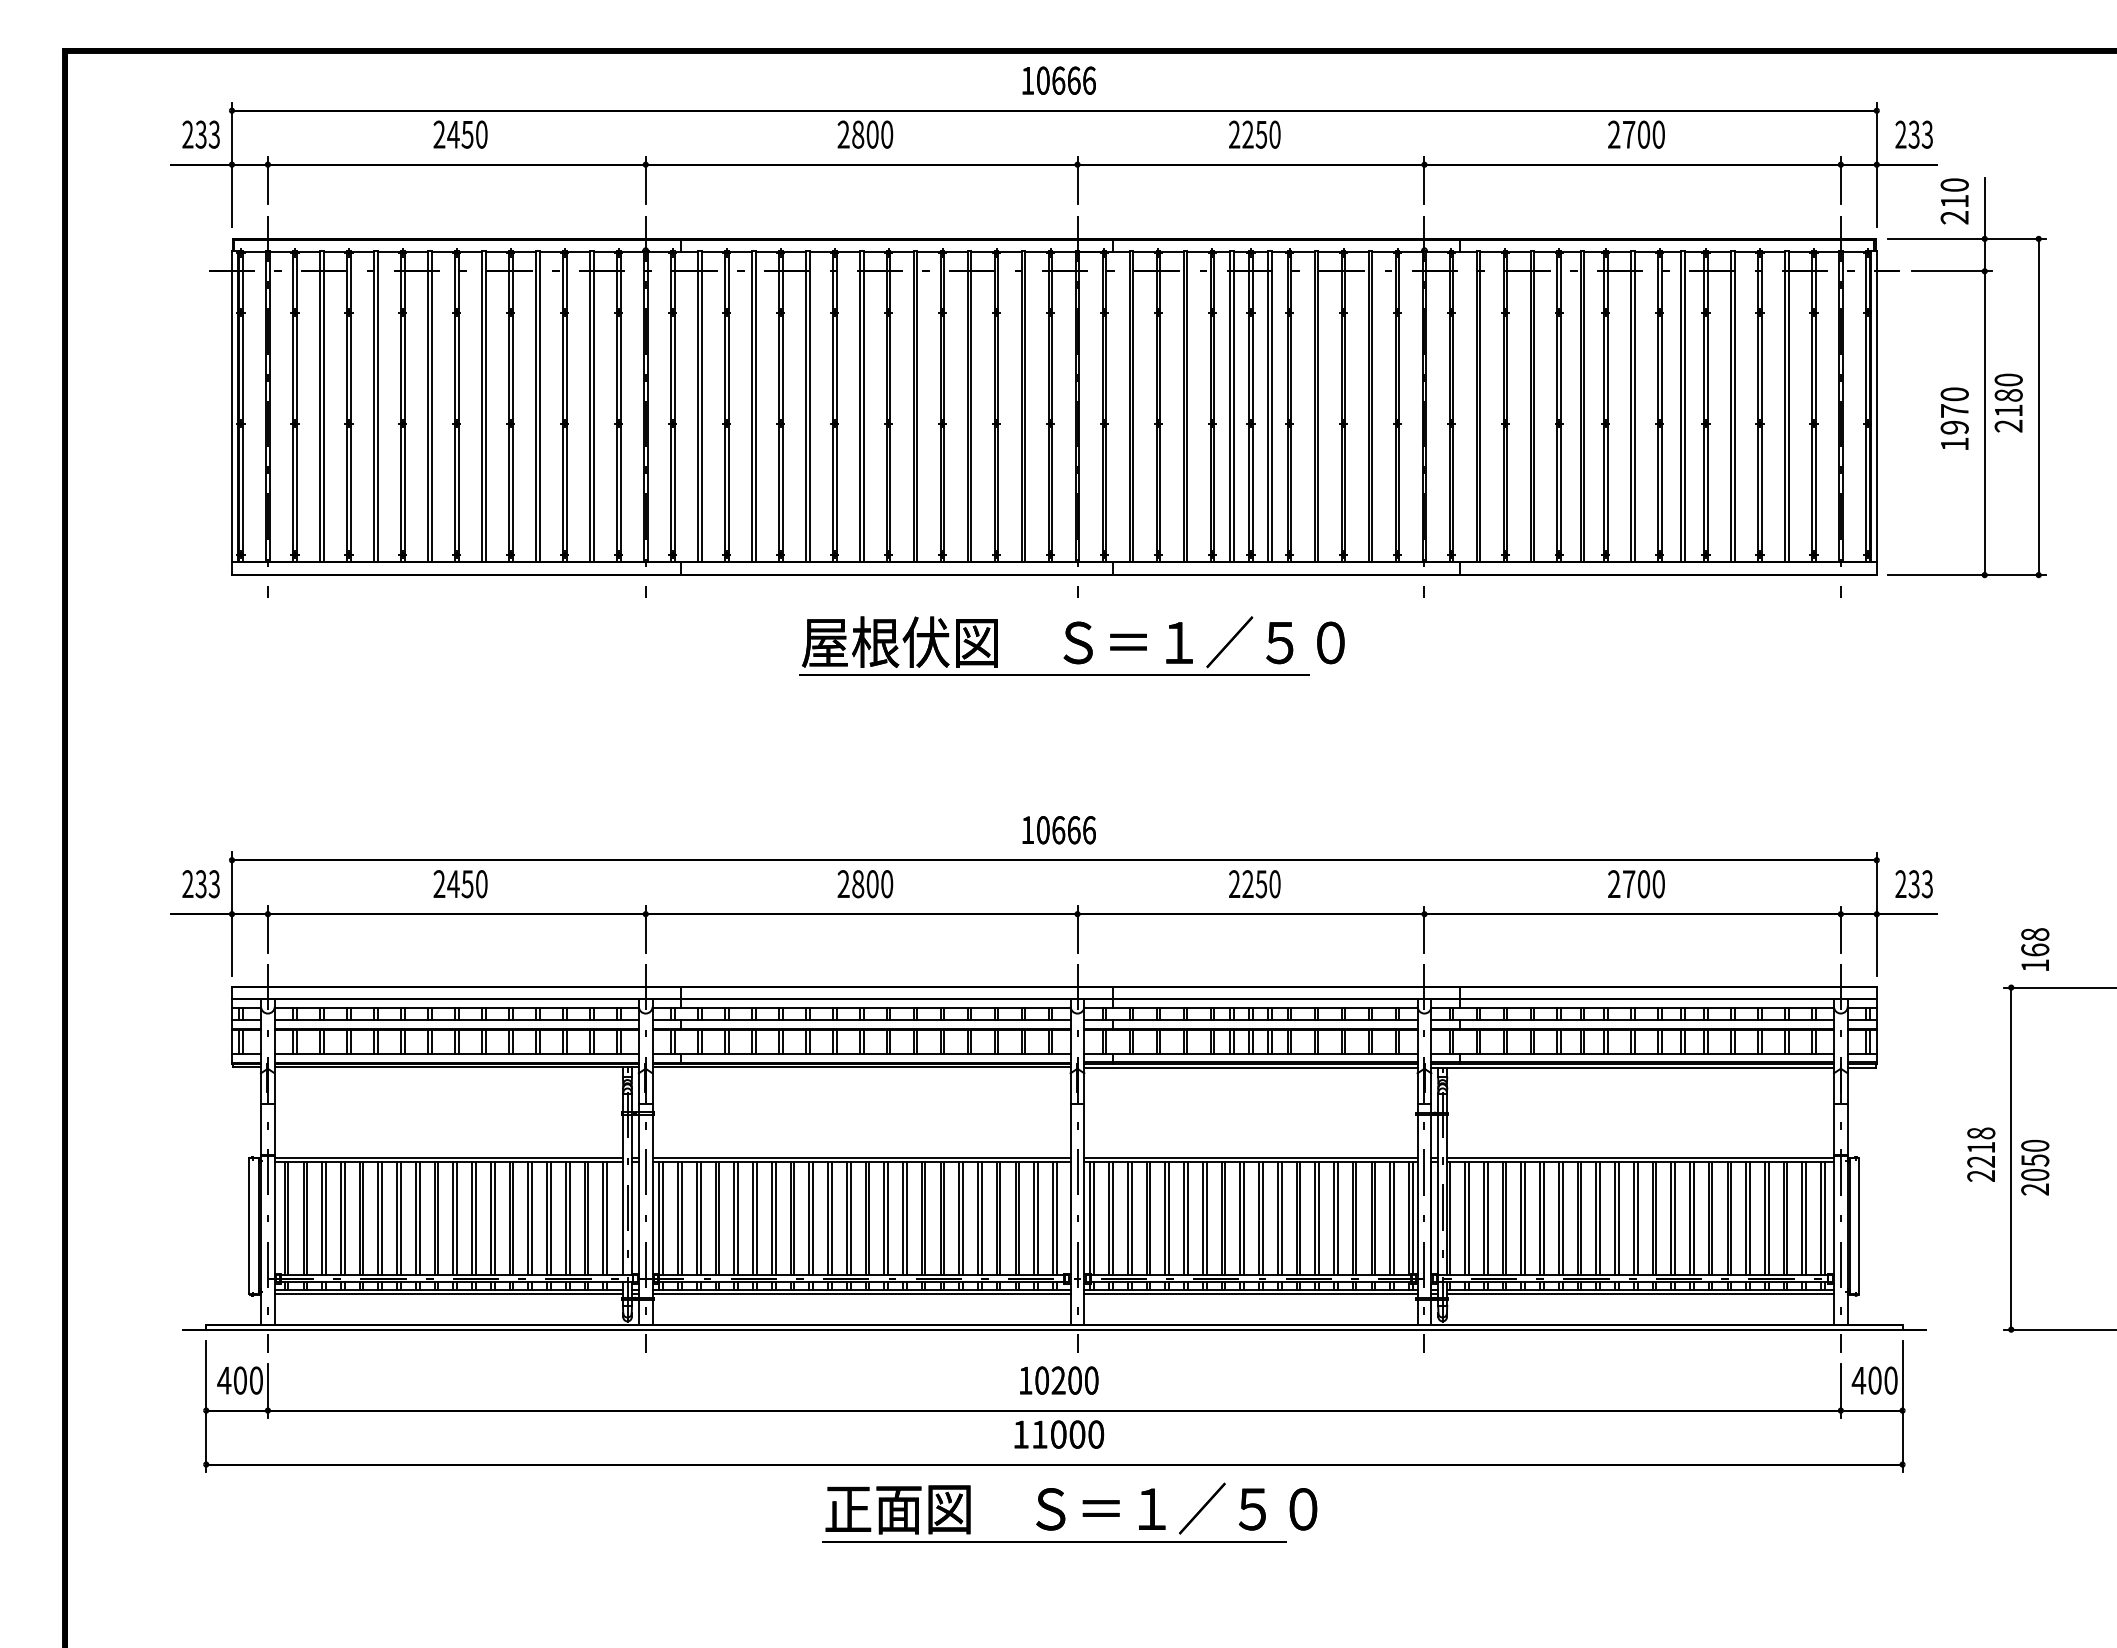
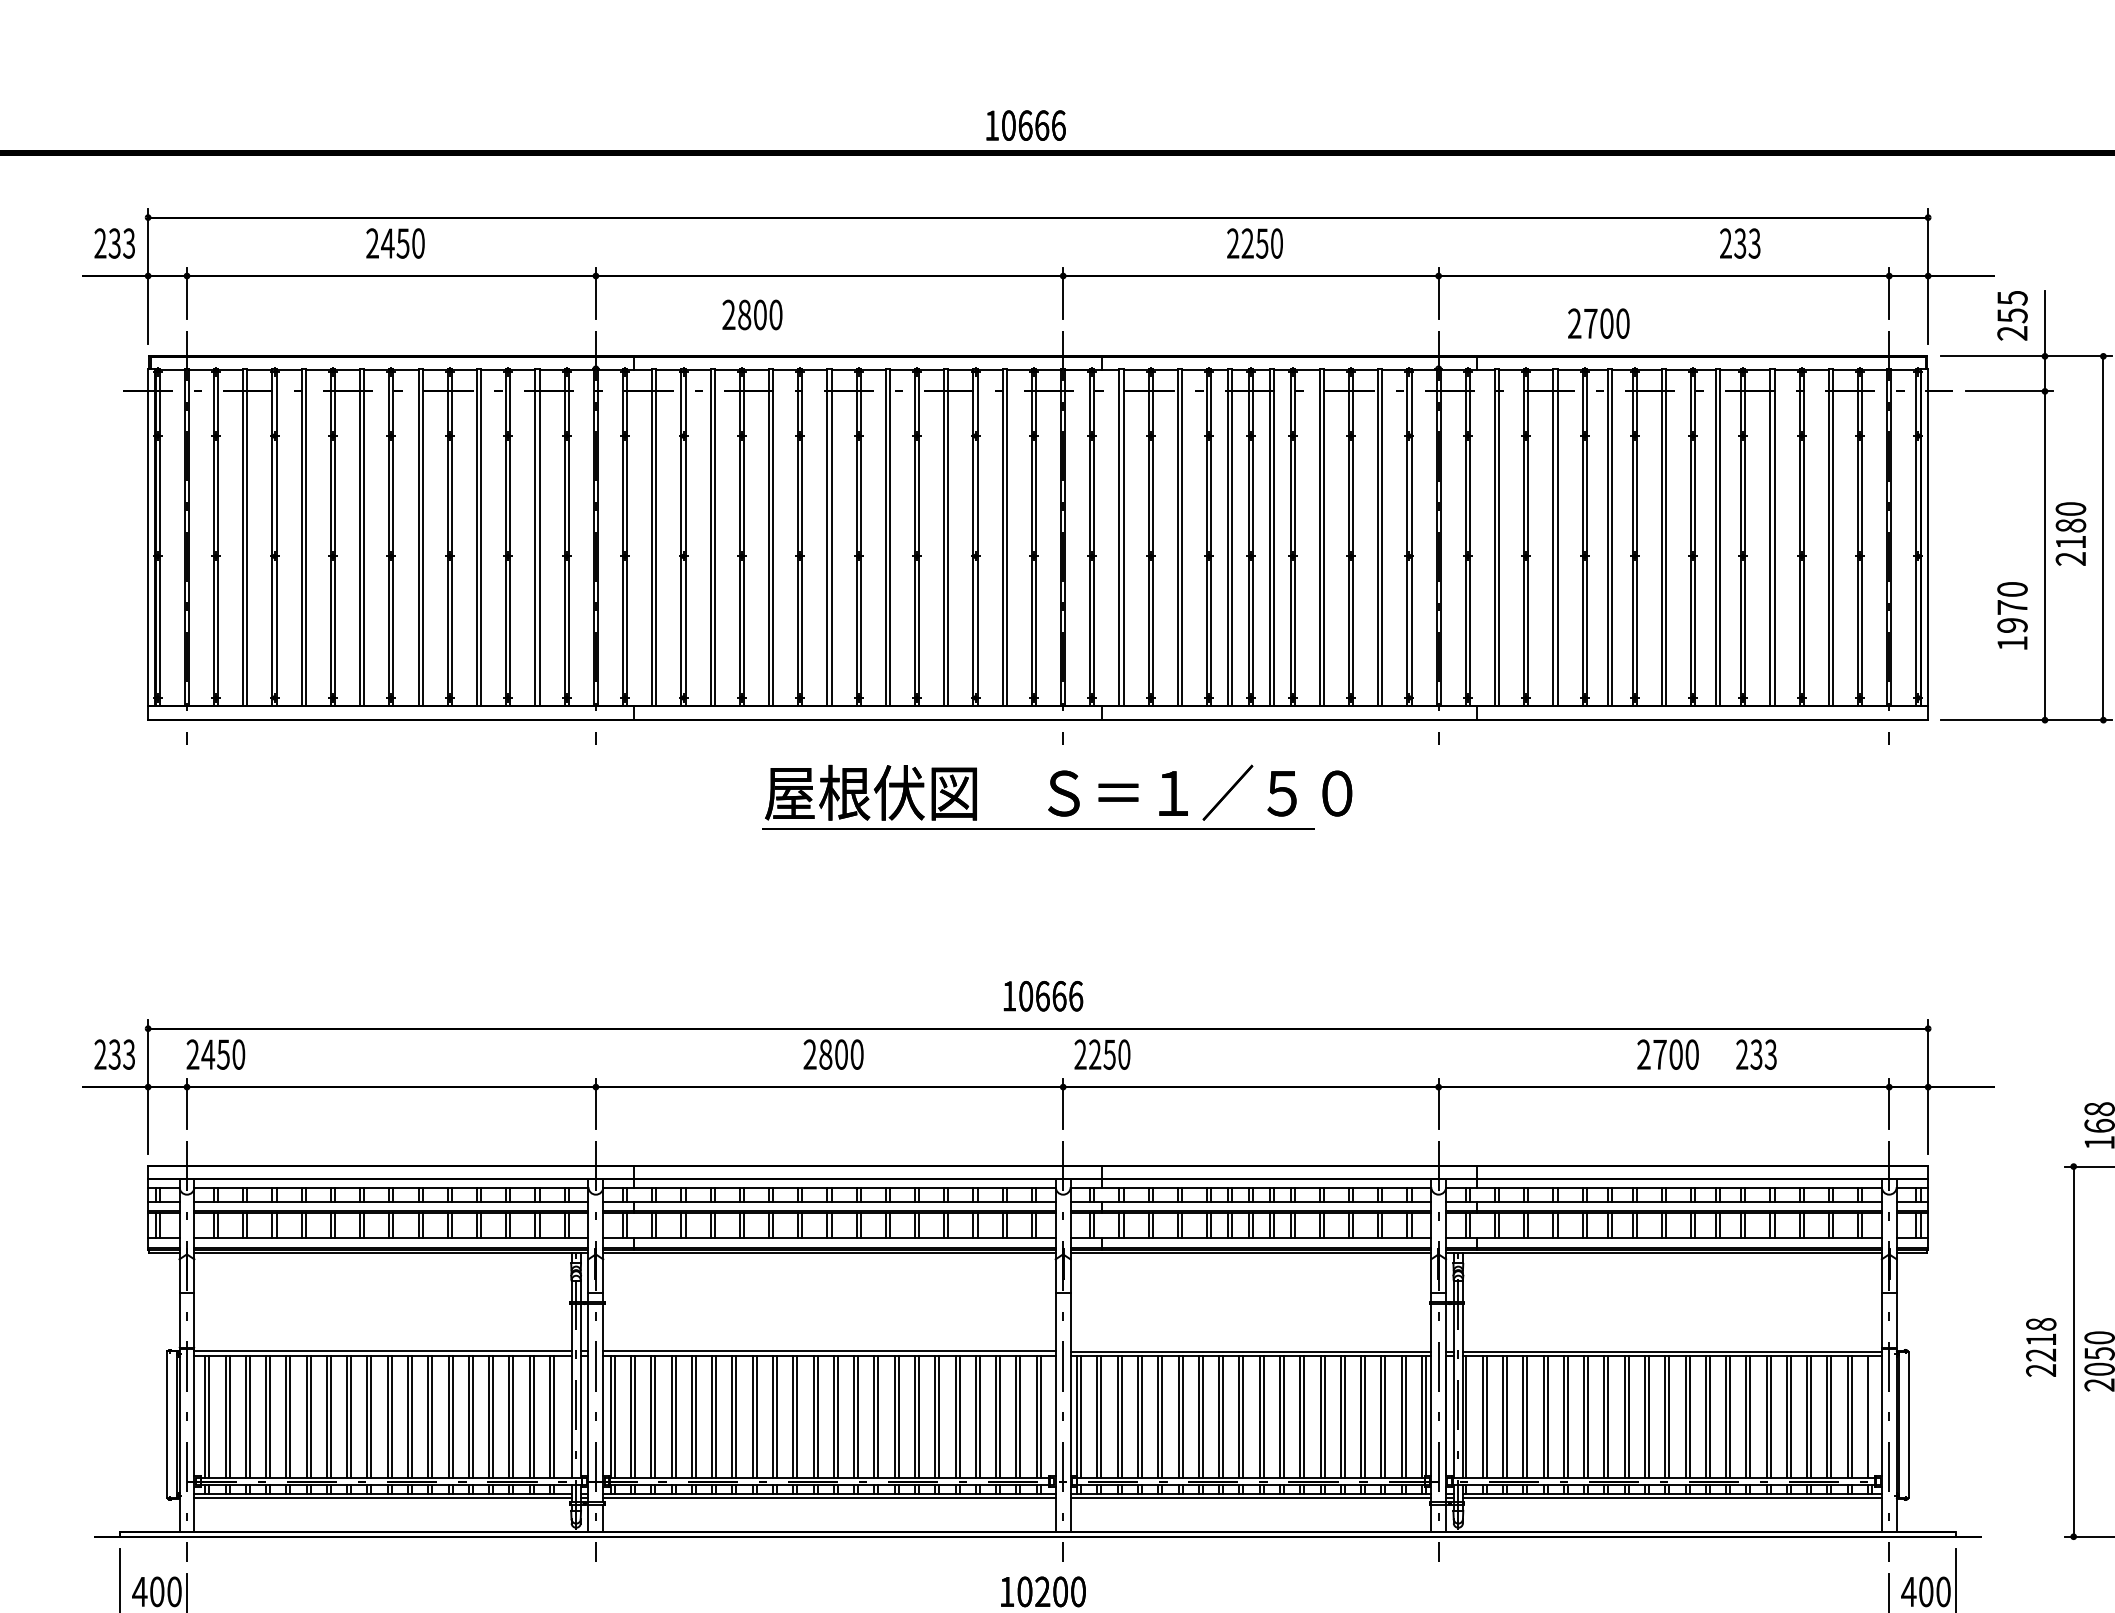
text: (1058, 80) -> (1025, 125), moved
text: (865, 134) -> (752, 314), moved
text: (1636, 134) -> (1598, 323), moved
text: (1913, 134) -> (1739, 243), moved
text: (1954, 193) -> (2012, 307), 210 -> 255
text: (1954, 418) -> (2012, 615), moved
text: (460, 884) -> (215, 1054), moved
text: (1254, 884) -> (1102, 1054), moved
text: (1913, 884) -> (1755, 1054), moved
line: (1824, 1218) -> (1871, 1416), removed

